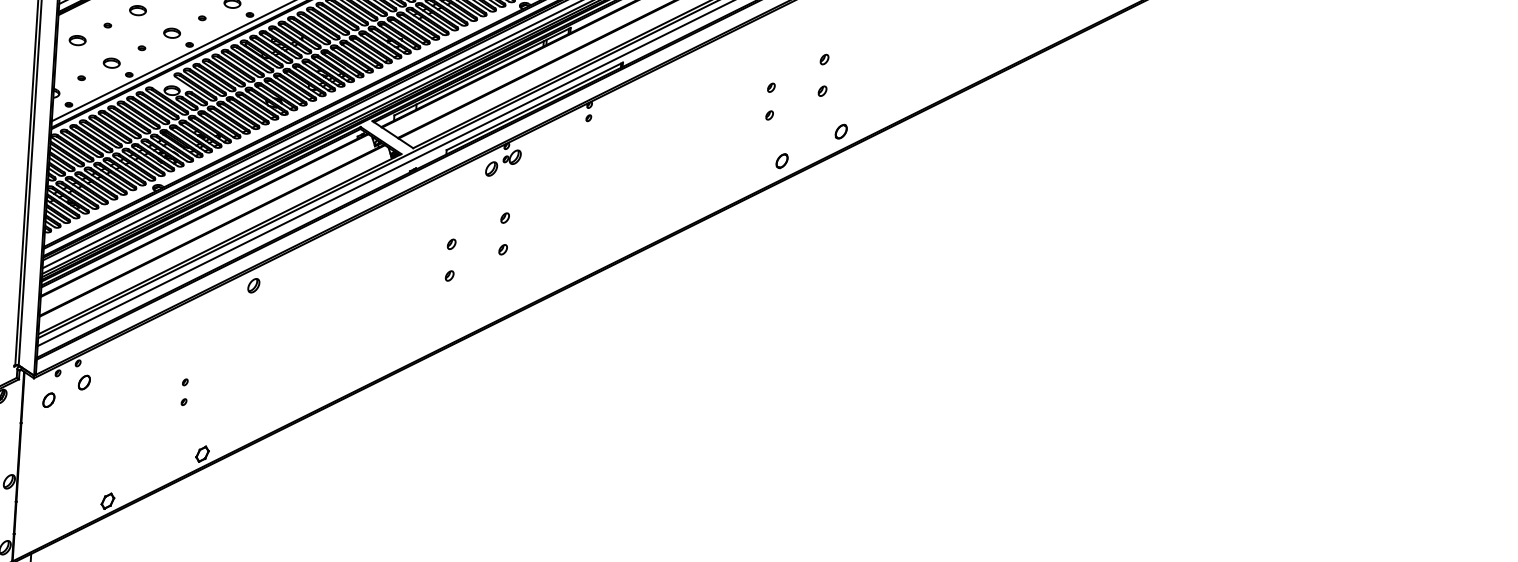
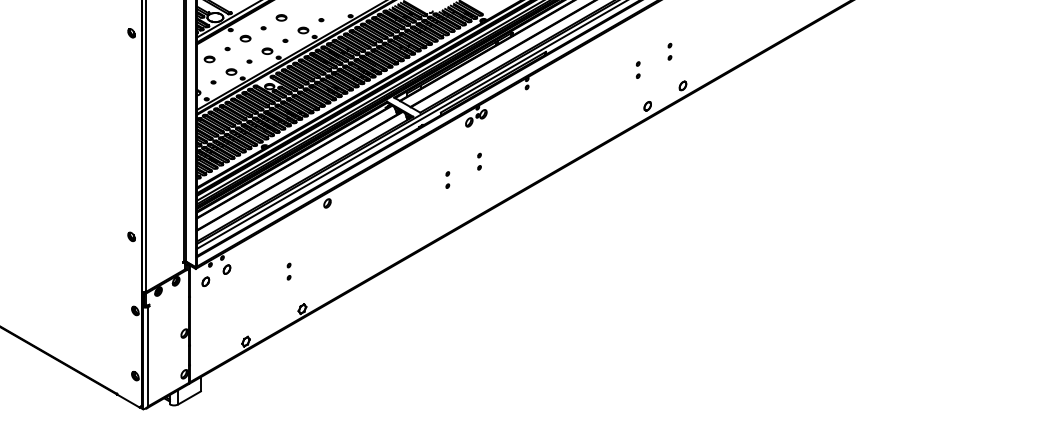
part: (822, 74) -> (669, 51), size x0.62
part: (769, 100) -> (637, 69), size x0.71
part: (504, 233) -> (479, 161), size x0.62
part: (450, 259) -> (447, 179), size x0.62

